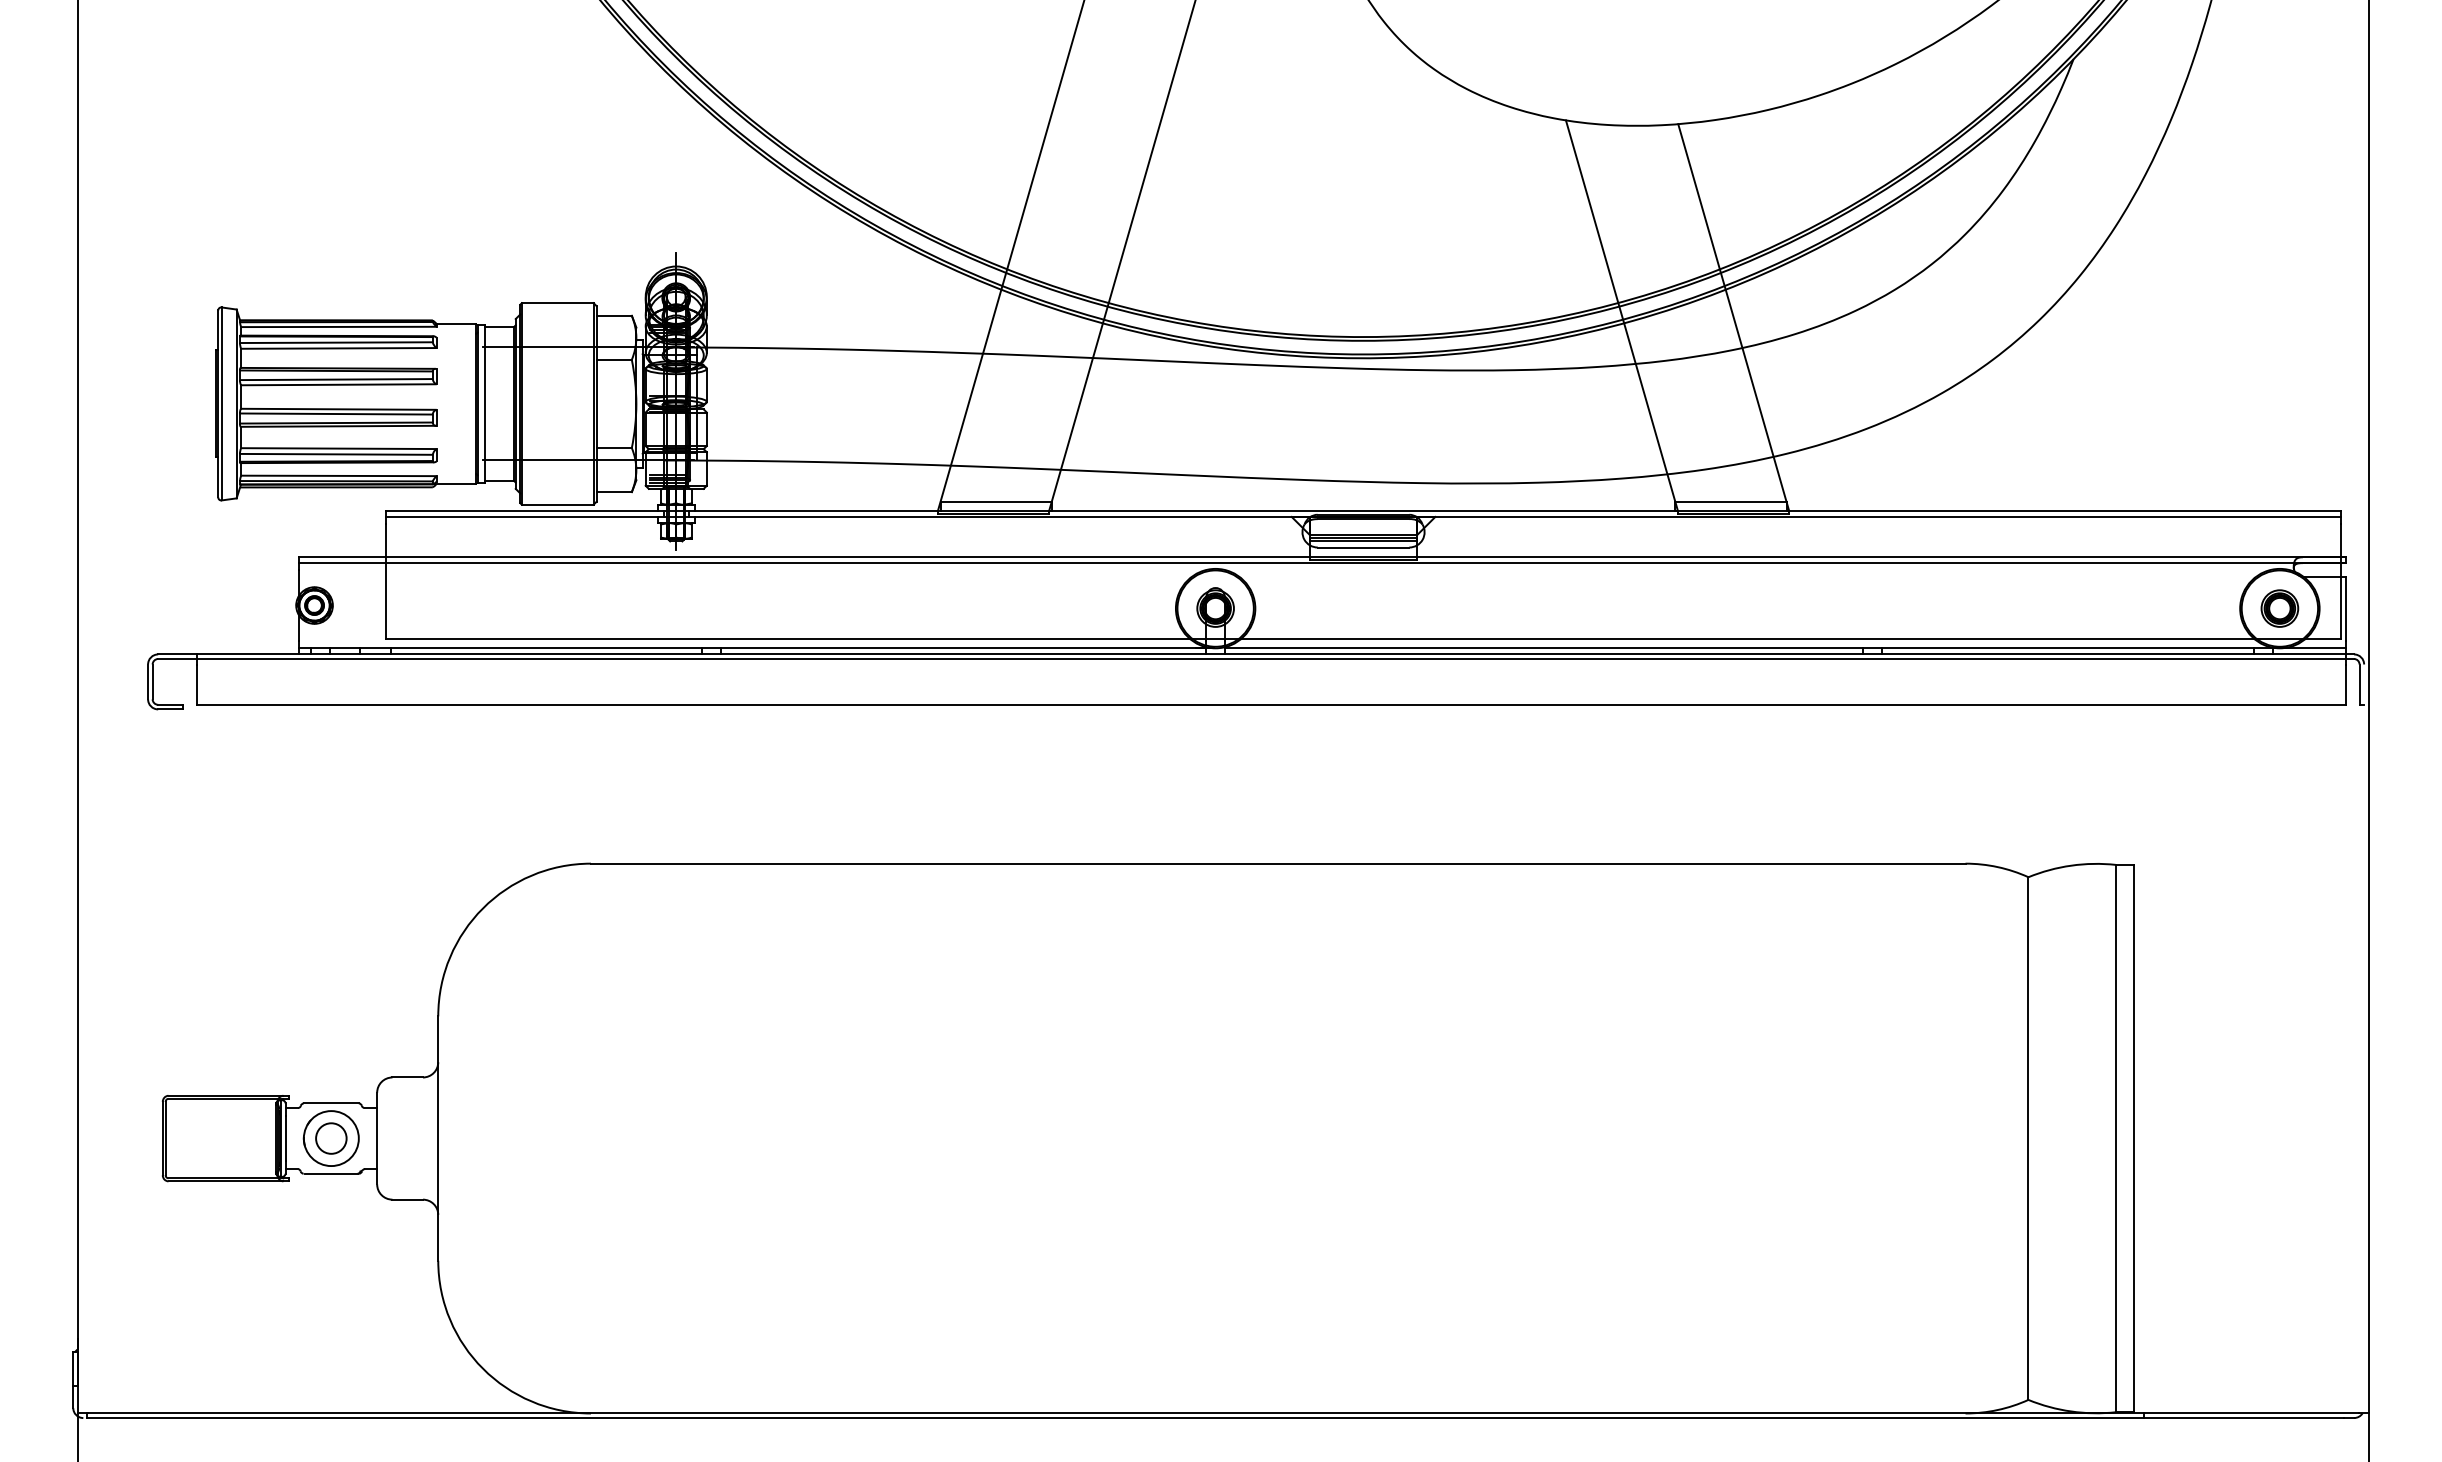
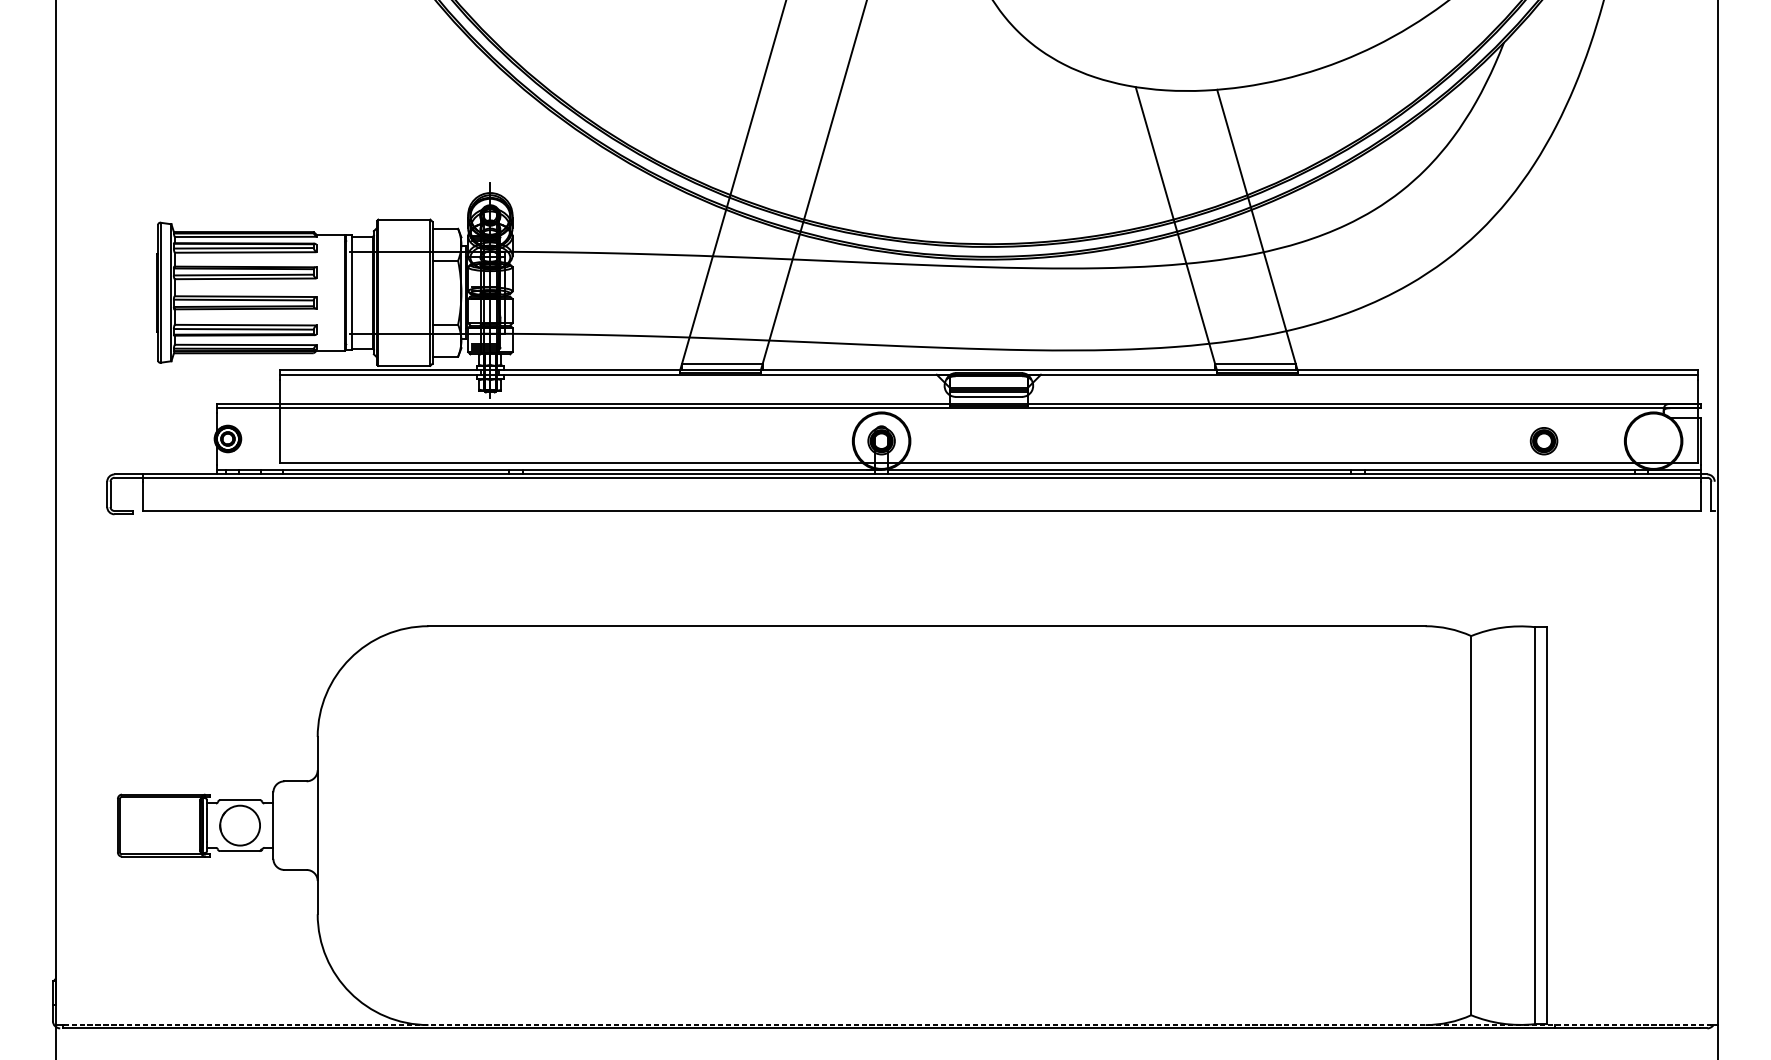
part: (2279, 608) -> (1543, 441), moved
circle: (331, 1138) -> (240, 825), removed
line: (1223, 1413) -> (887, 1025), solid -> dashed

